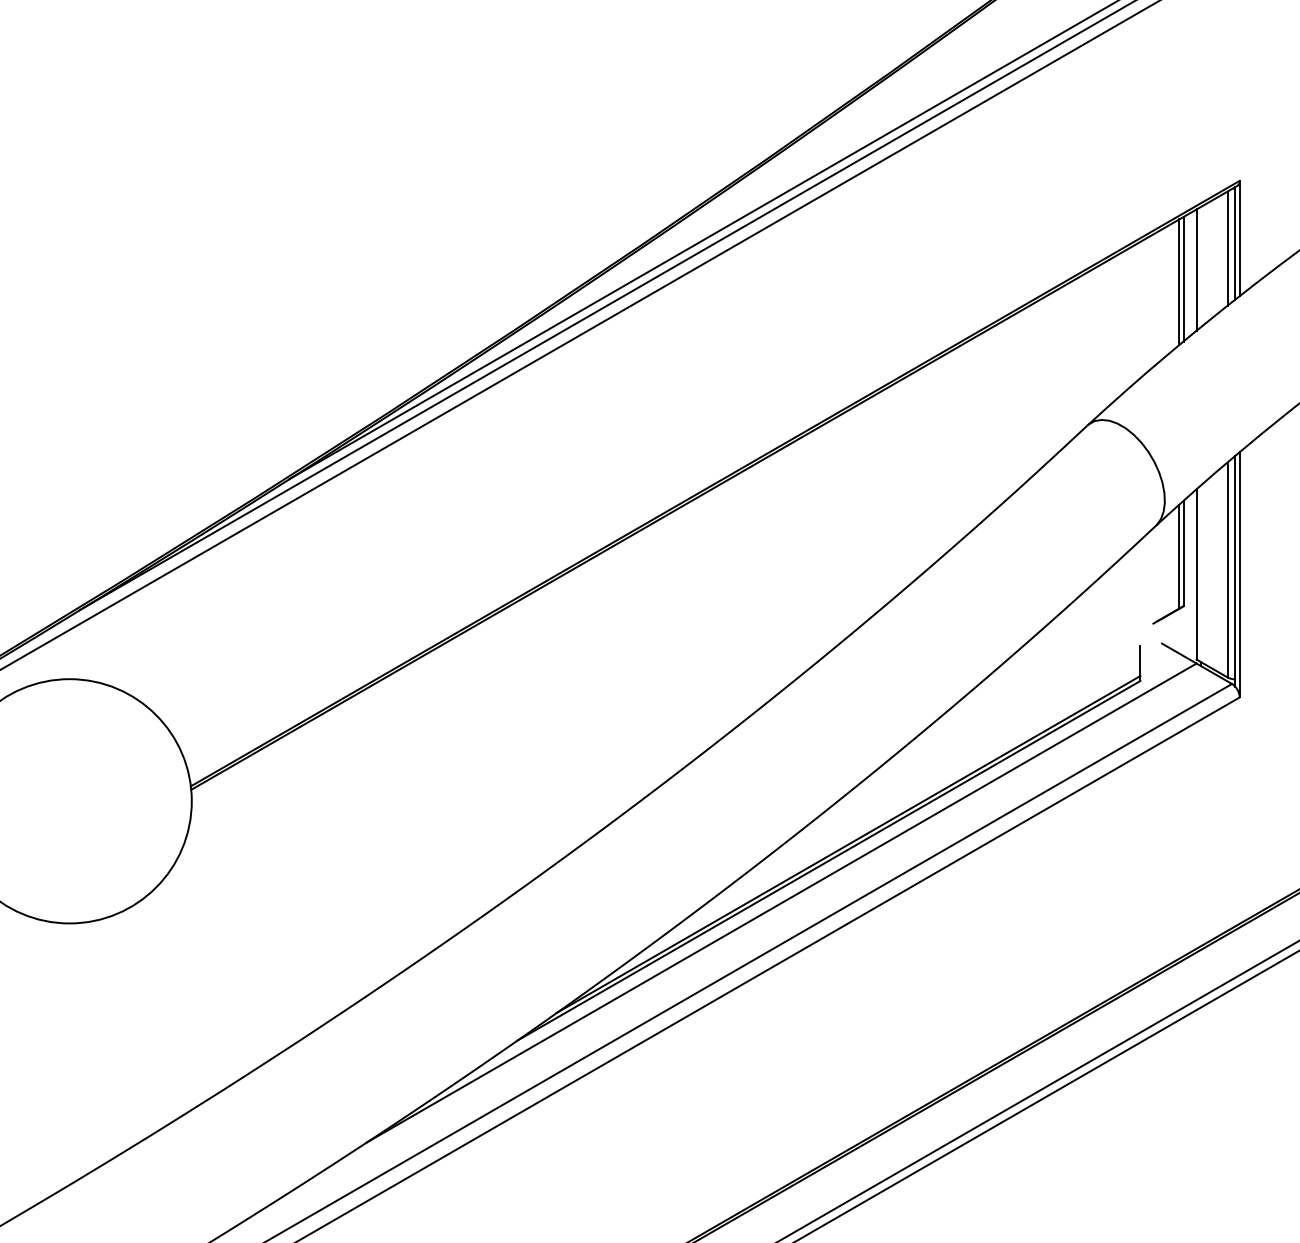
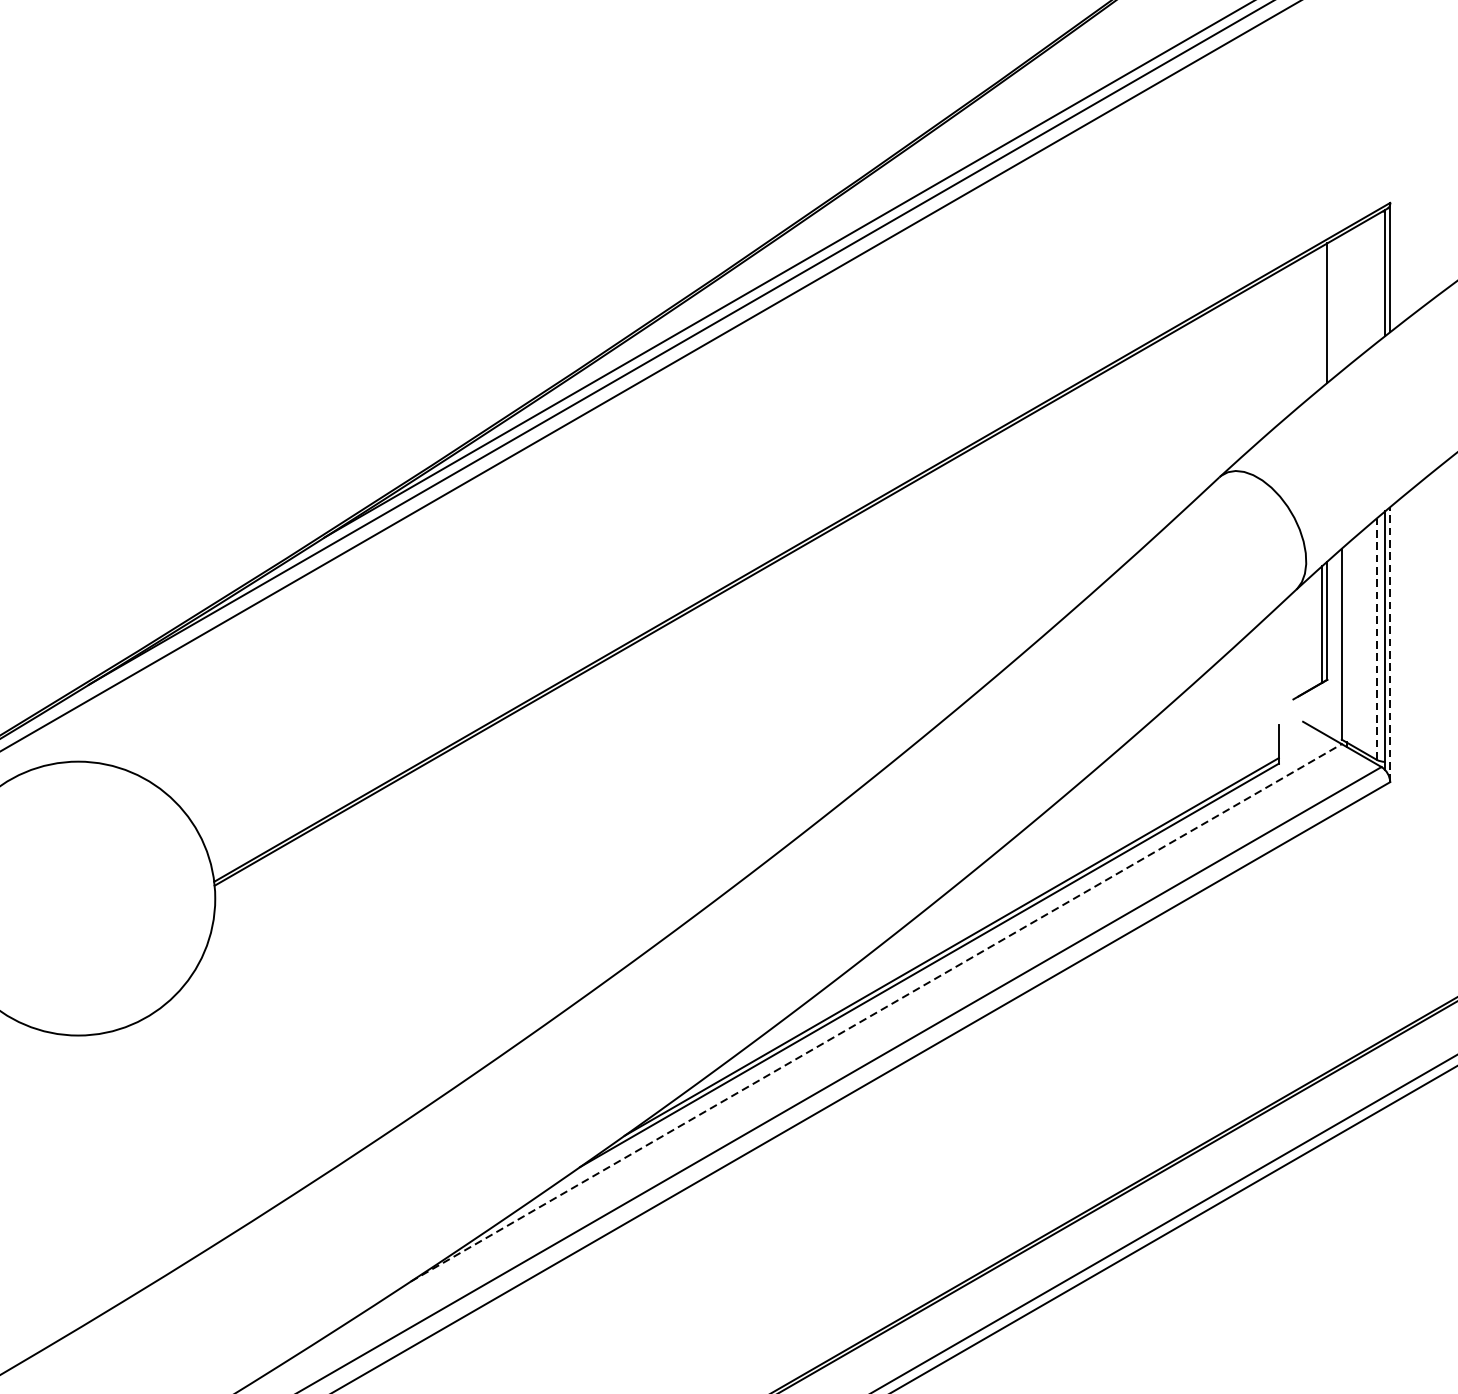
line: (1227, 248) -> (1376, 278), removed
line: (1196, 270) -> (1341, 303), removed
line: (1179, 282) -> (1322, 316), removed
line: (1227, 569) -> (1376, 638), solid -> dashed
line: (1239, 574) -> (1389, 644), solid -> dashed
line: (781, 902) -> (876, 1012), solid -> dashed

